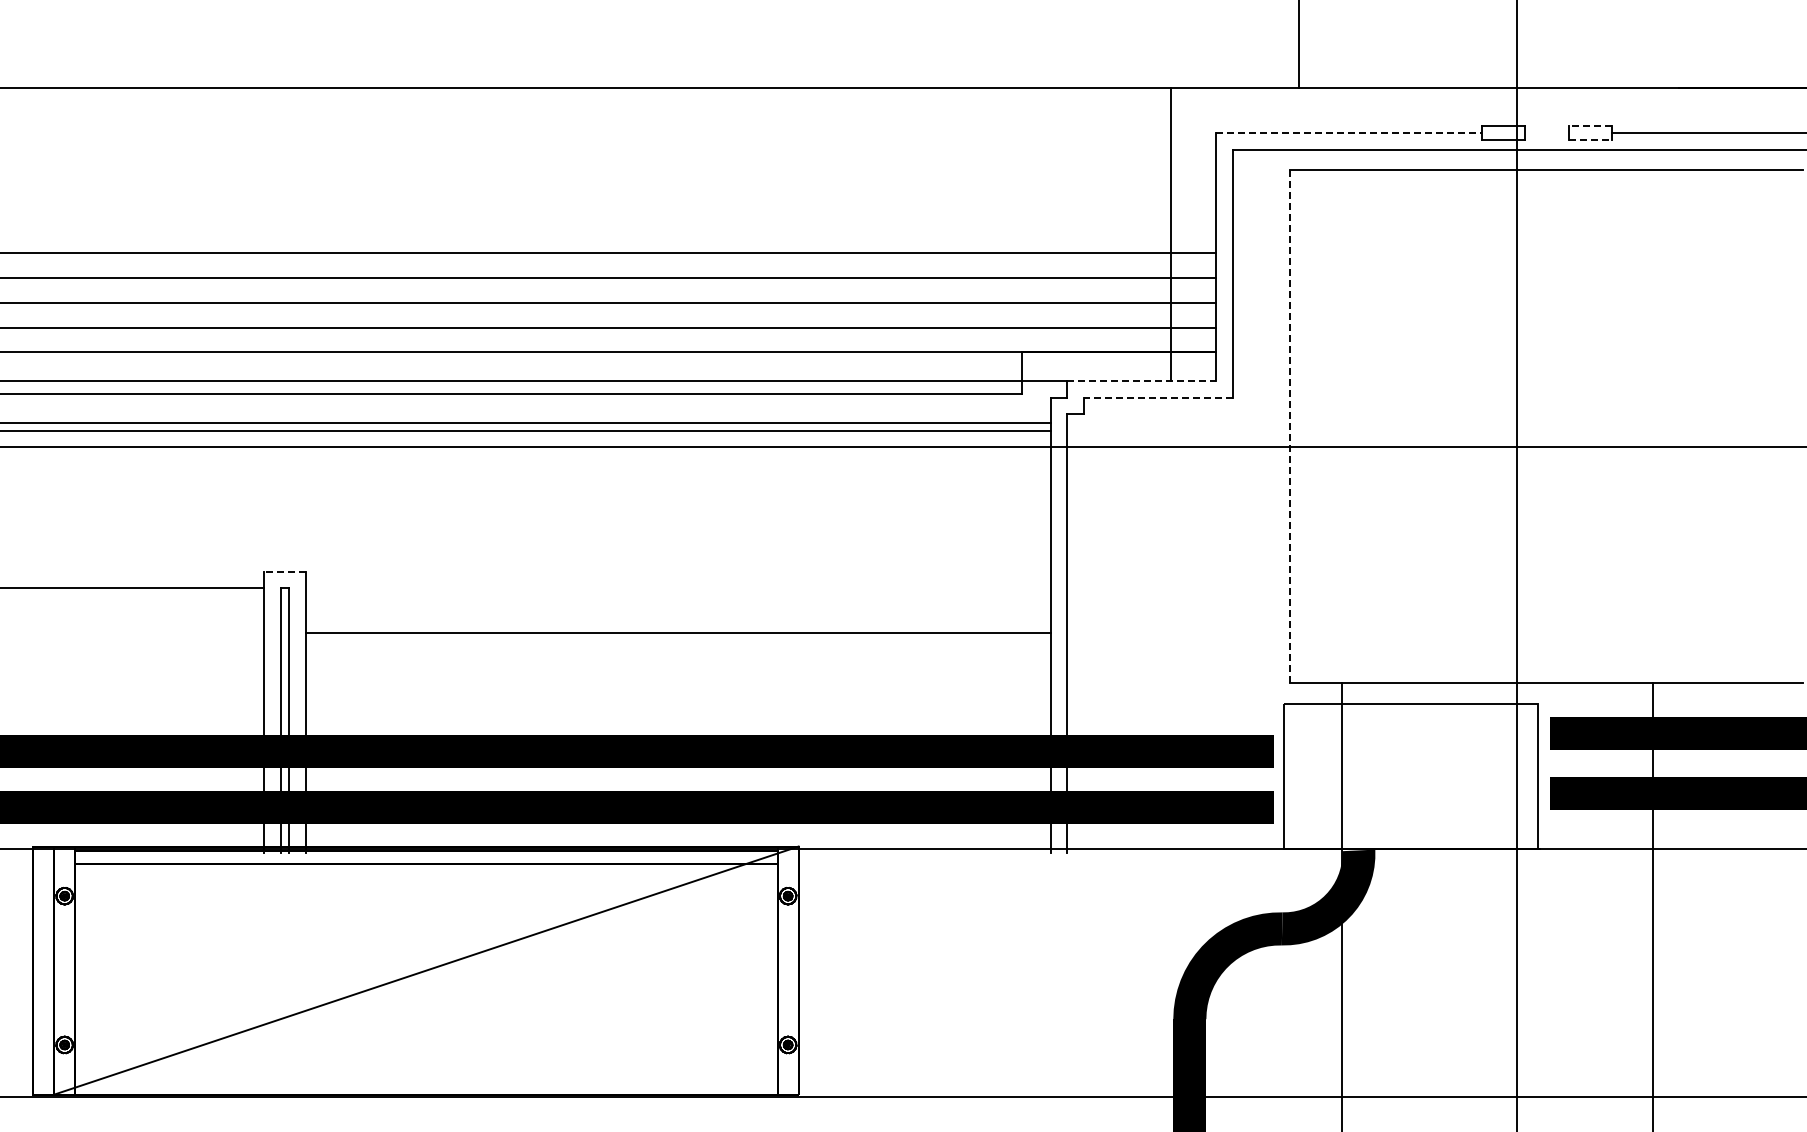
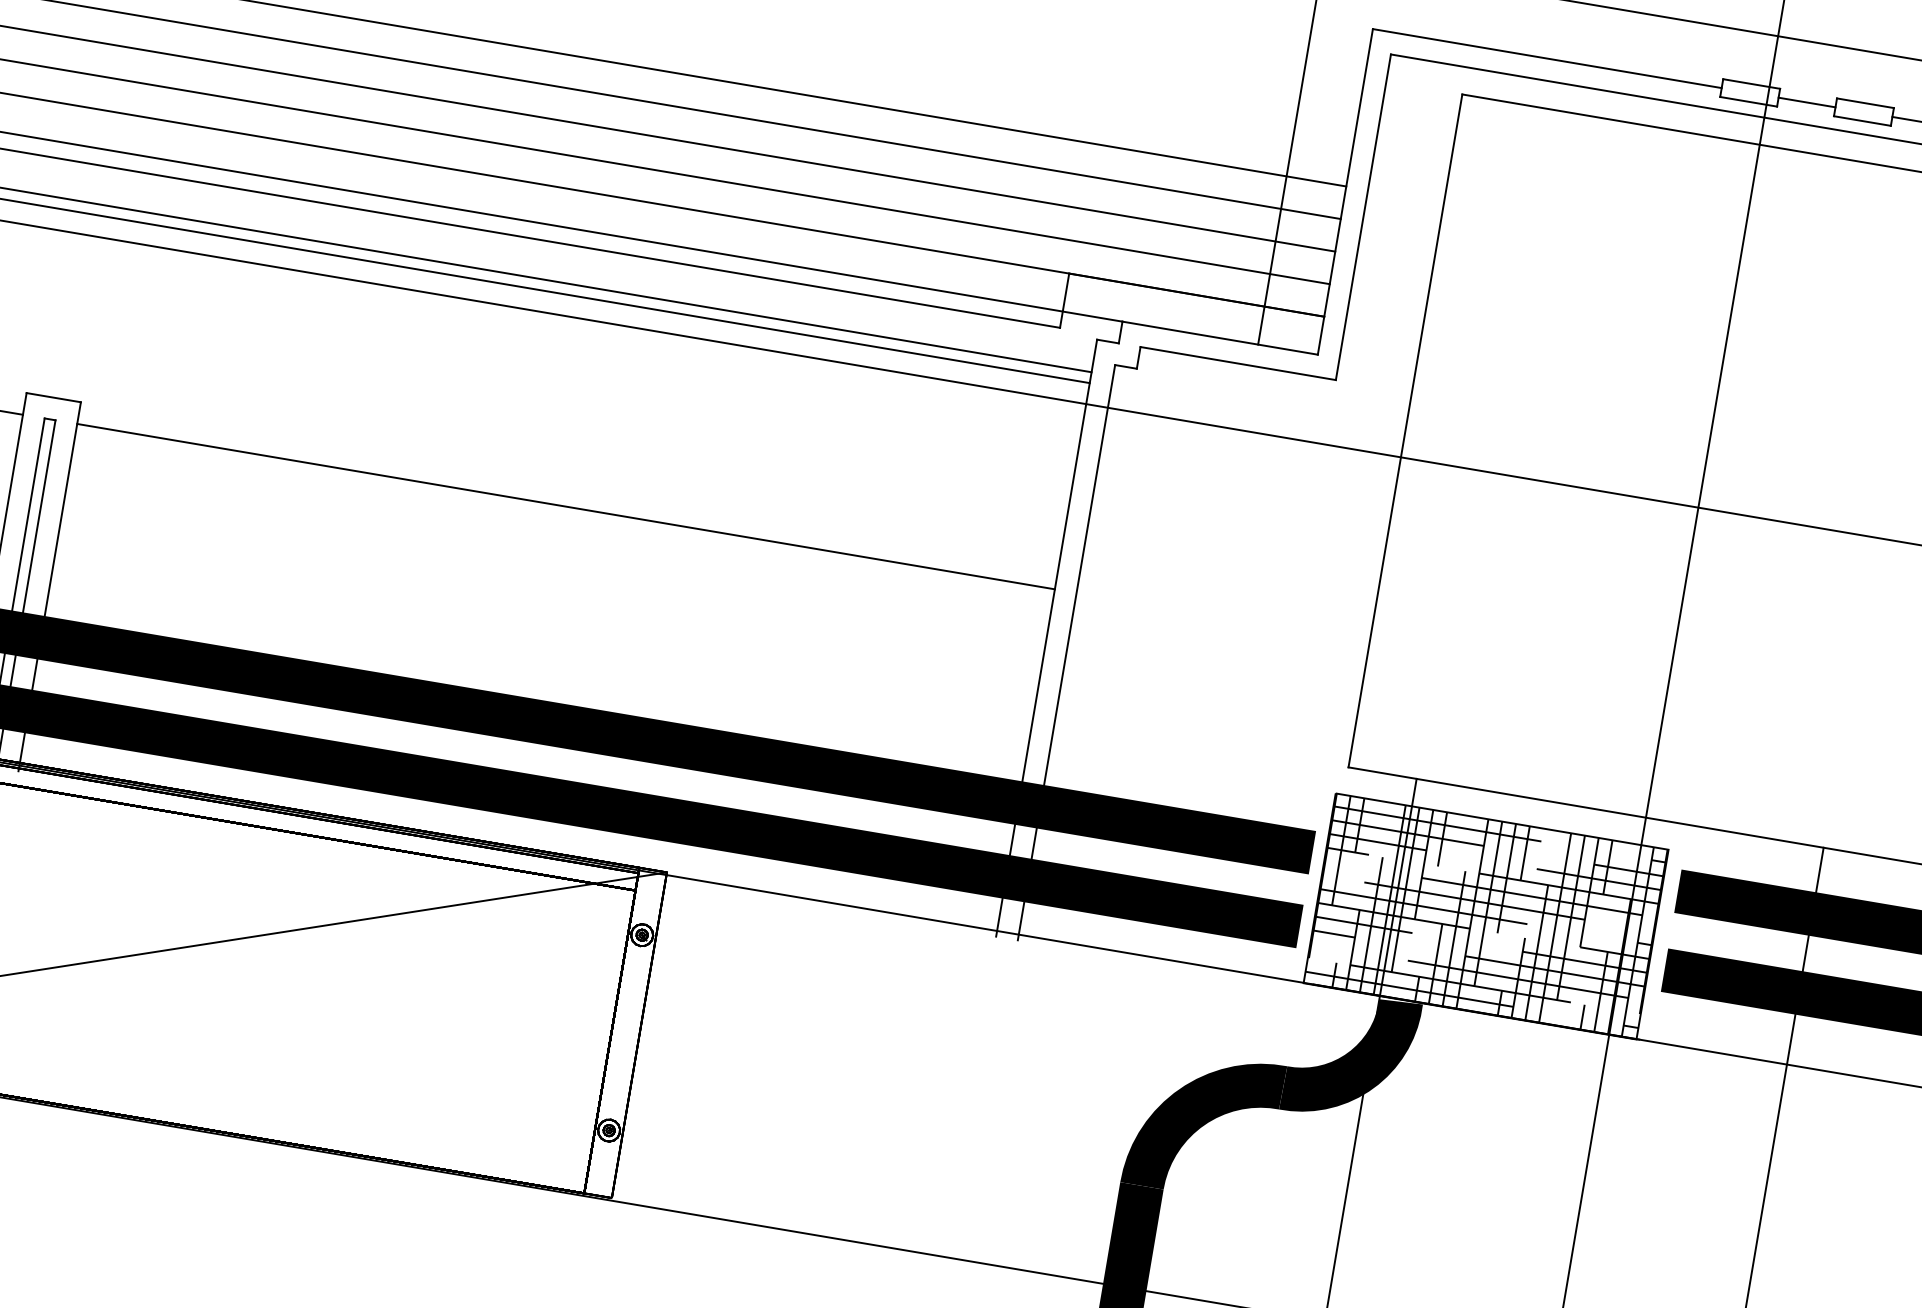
line: (1590, 126) -> (1865, 103), dashed -> solid
line: (1348, 133) -> (1546, 58), dashed -> solid
line: (1546, 133) -> (1806, 102), added
line: (1590, 140) -> (1862, 121), dashed -> solid
line: (1142, 381) -> (1221, 338), dashed -> solid
line: (1157, 397) -> (1237, 362), dashed -> solid
line: (1290, 427) -> (1405, 431), dashed -> solid
line: (284, 571) -> (53, 397), dashed -> solid
line: (677, 633) -> (565, 506), moved
hatch: (1410, 776) -> (1485, 916), added

